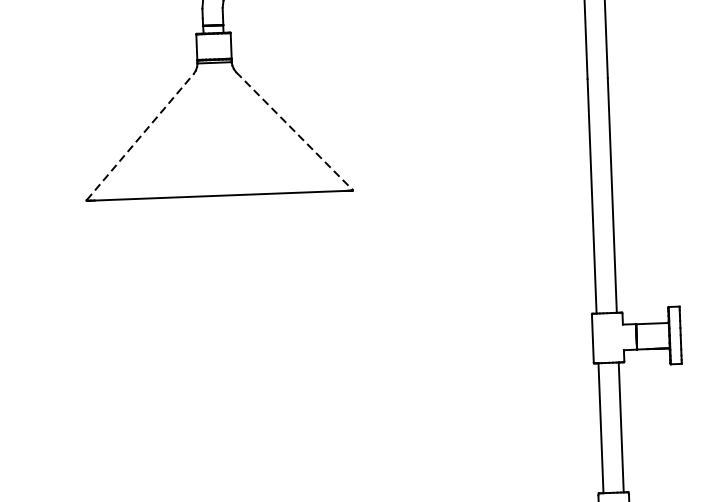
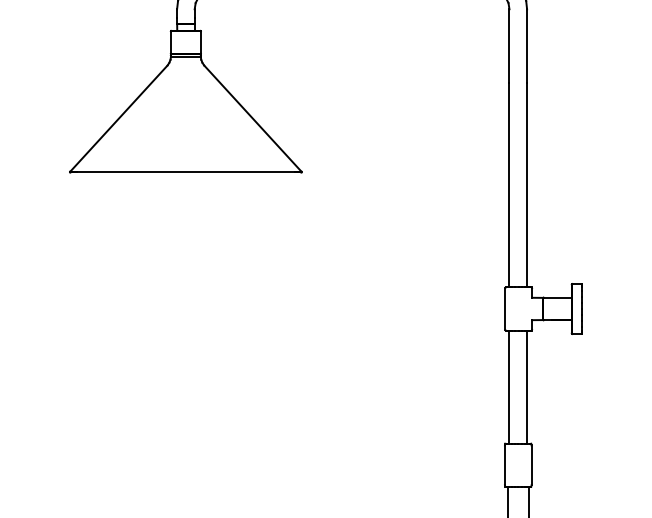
line: (295, 130) -> (253, 118), dashed -> solid
line: (141, 136) -> (119, 118), dashed -> solid

